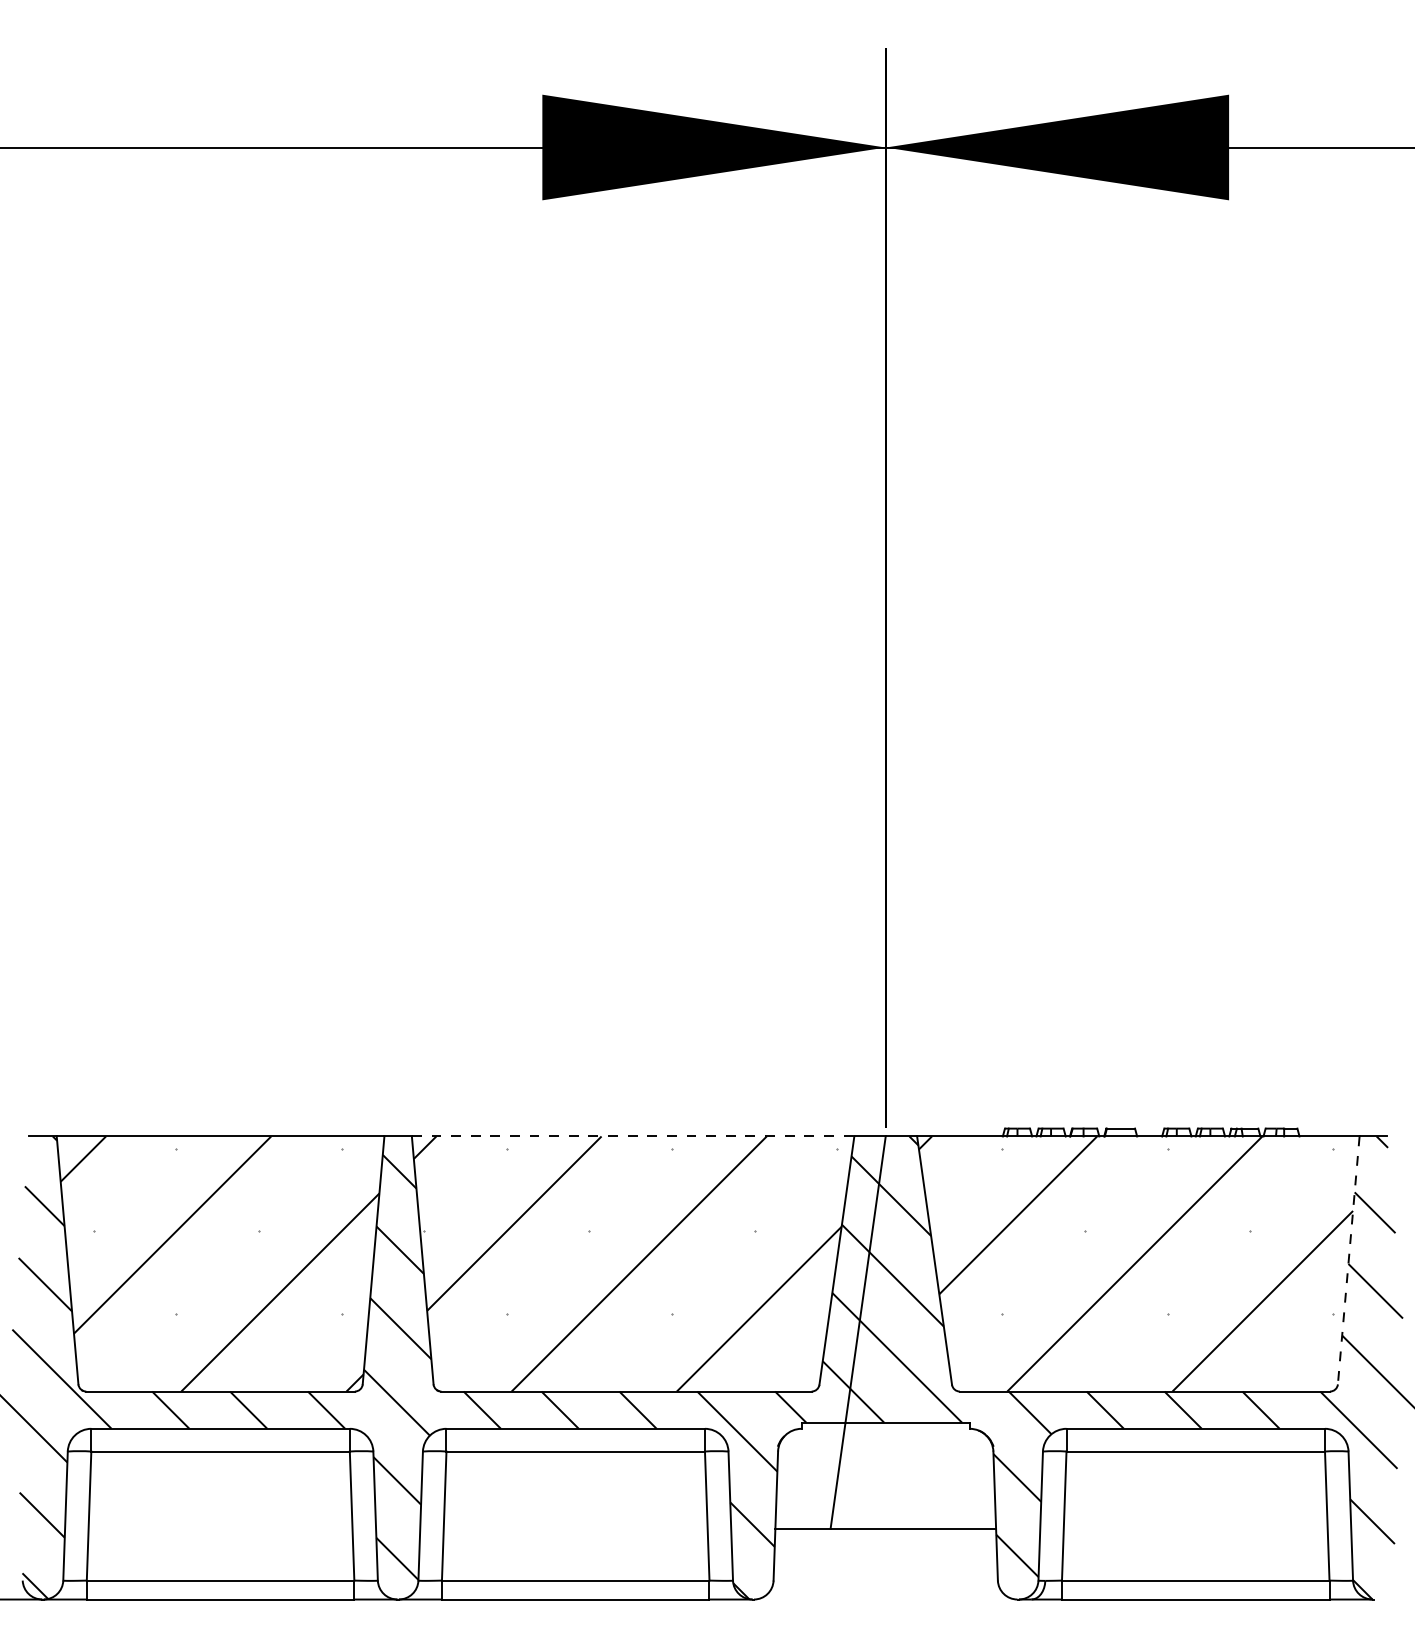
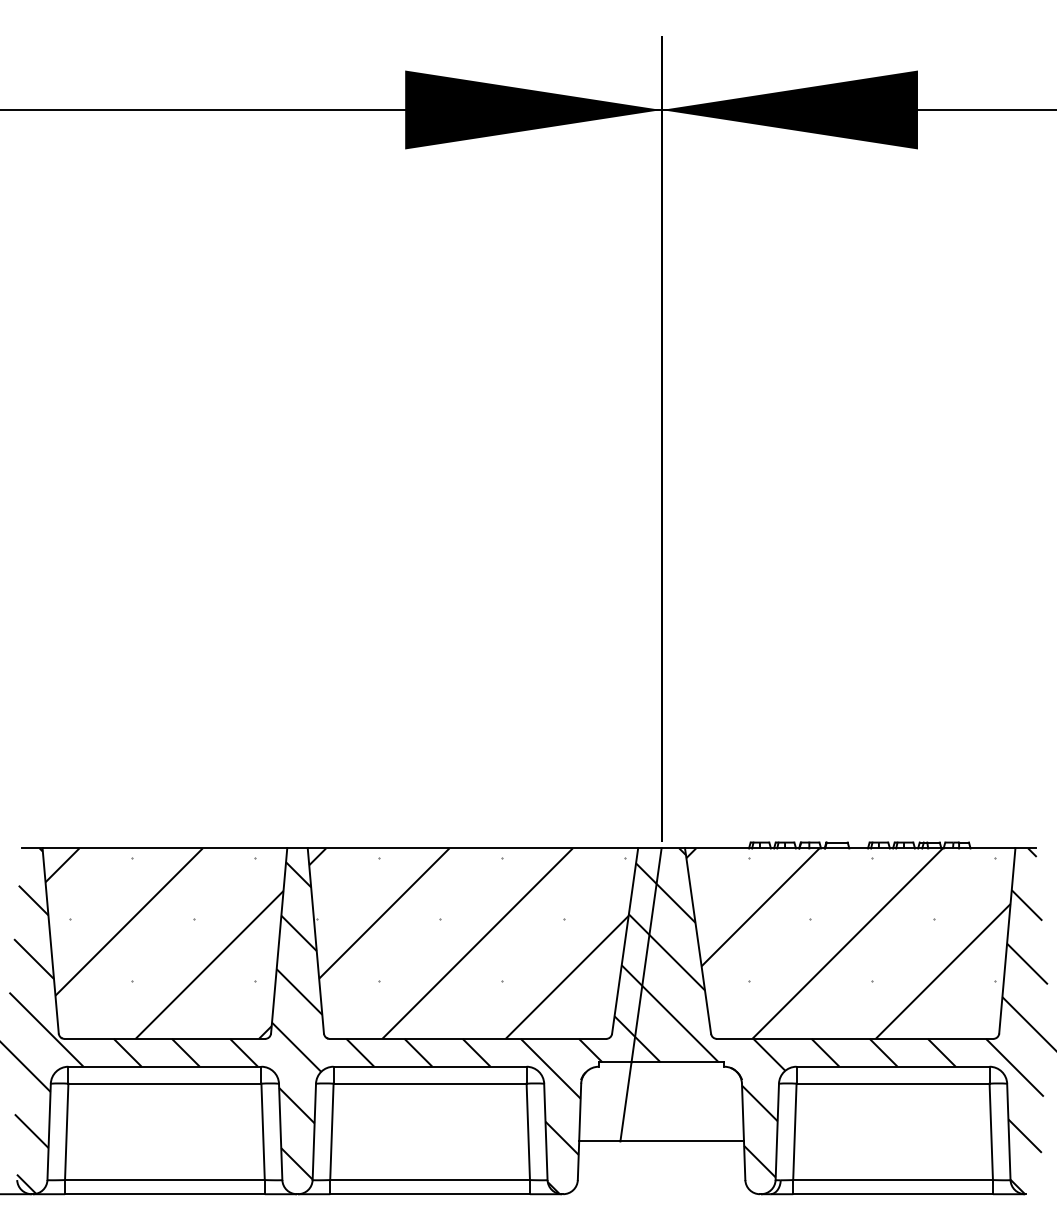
line: (633, 1136) -> (473, 848), dashed -> solid
line: (1348, 1260) -> (1007, 941), dashed -> solid

